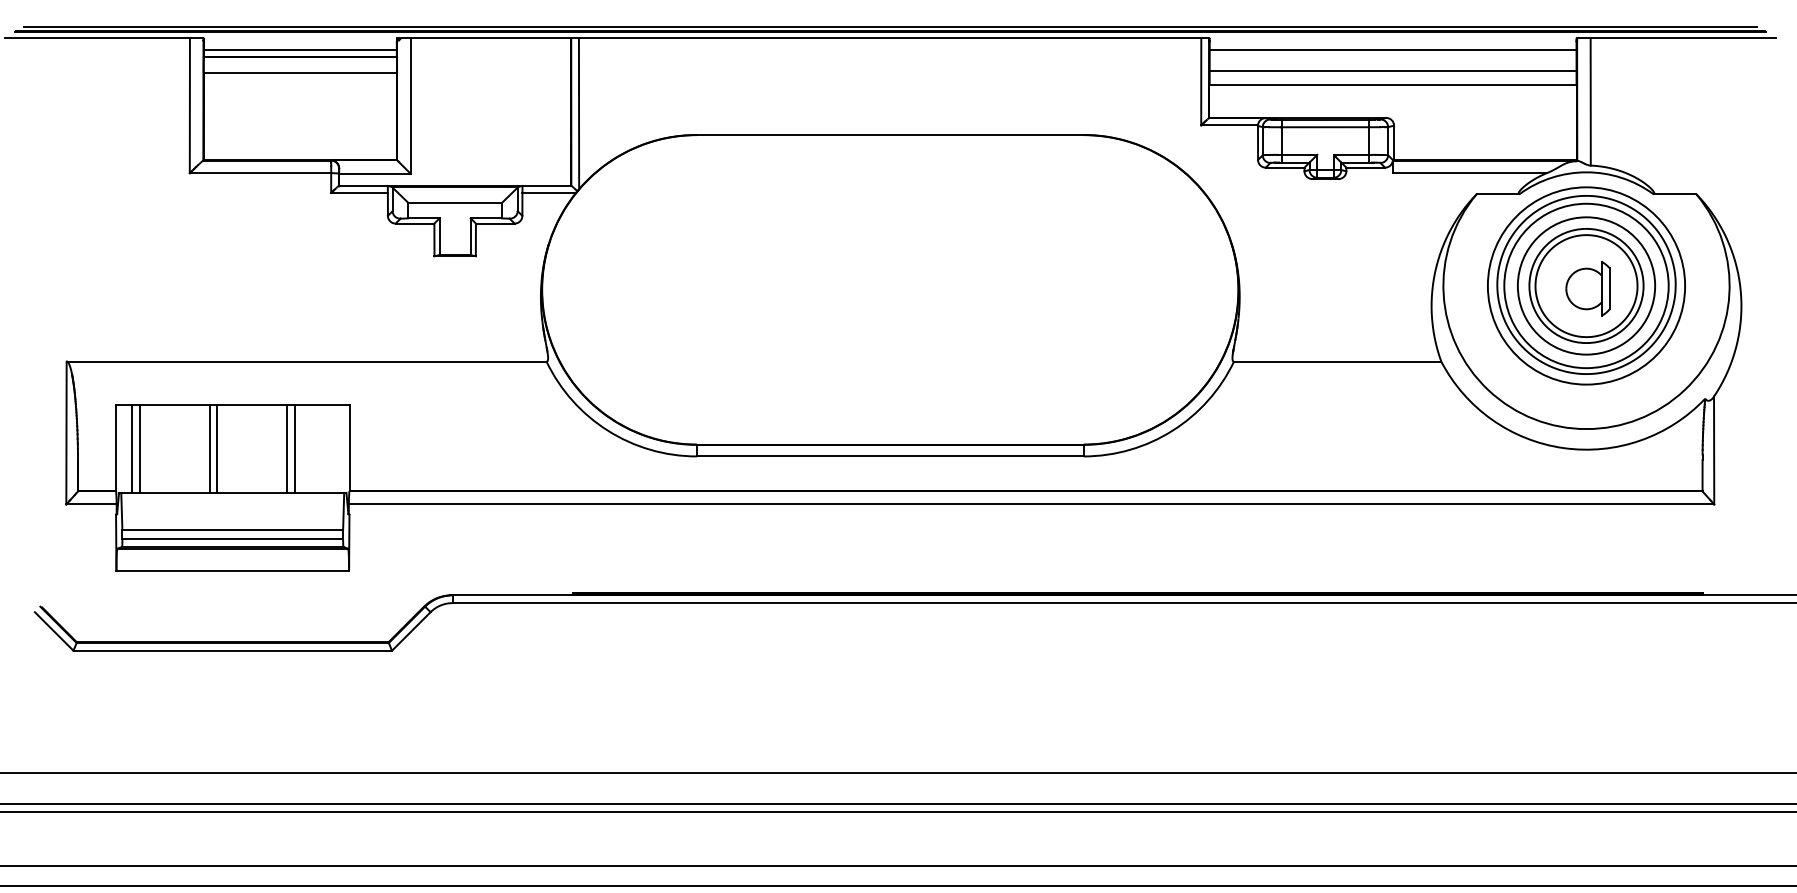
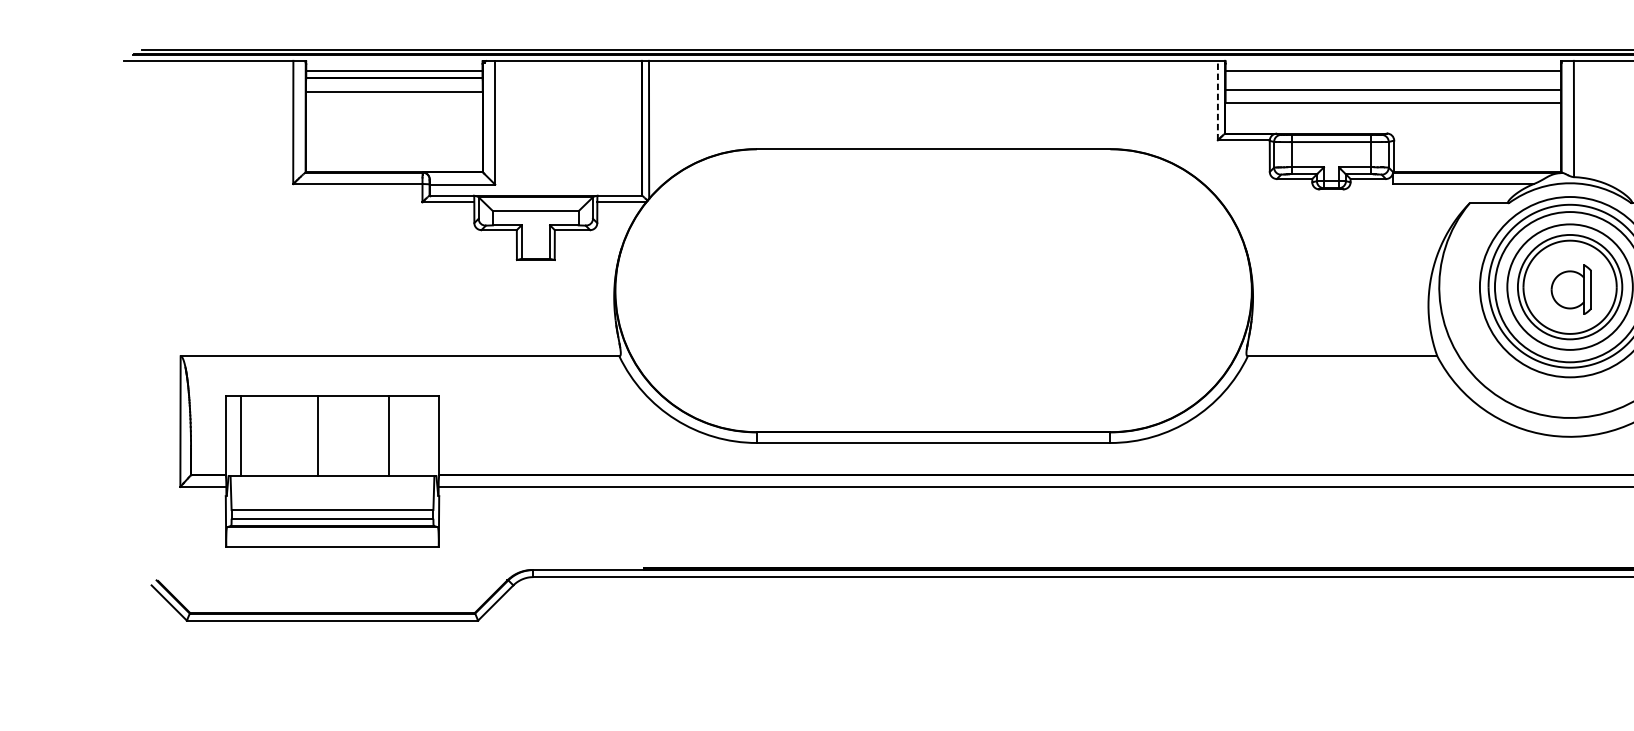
line: (1201, 81) -> (1218, 100), solid -> dashed
line: (139, 448) -> (247, 435), removed
line: (209, 448) -> (311, 435), removed
line: (286, 448) -> (381, 435), removed

